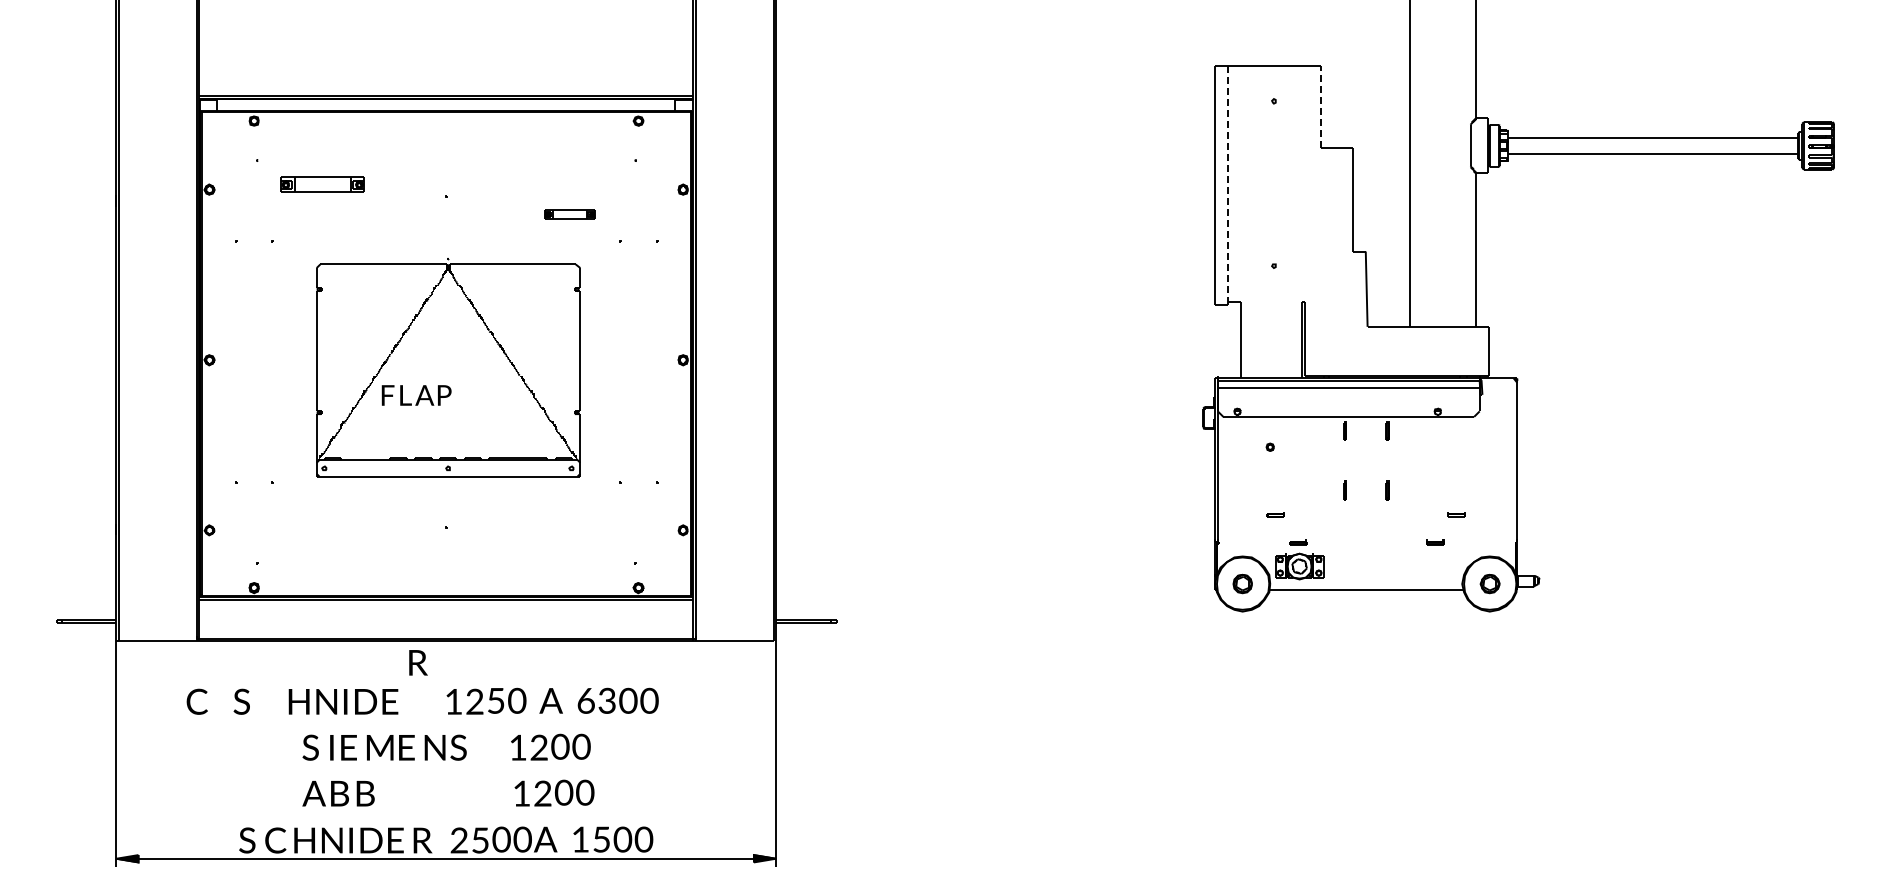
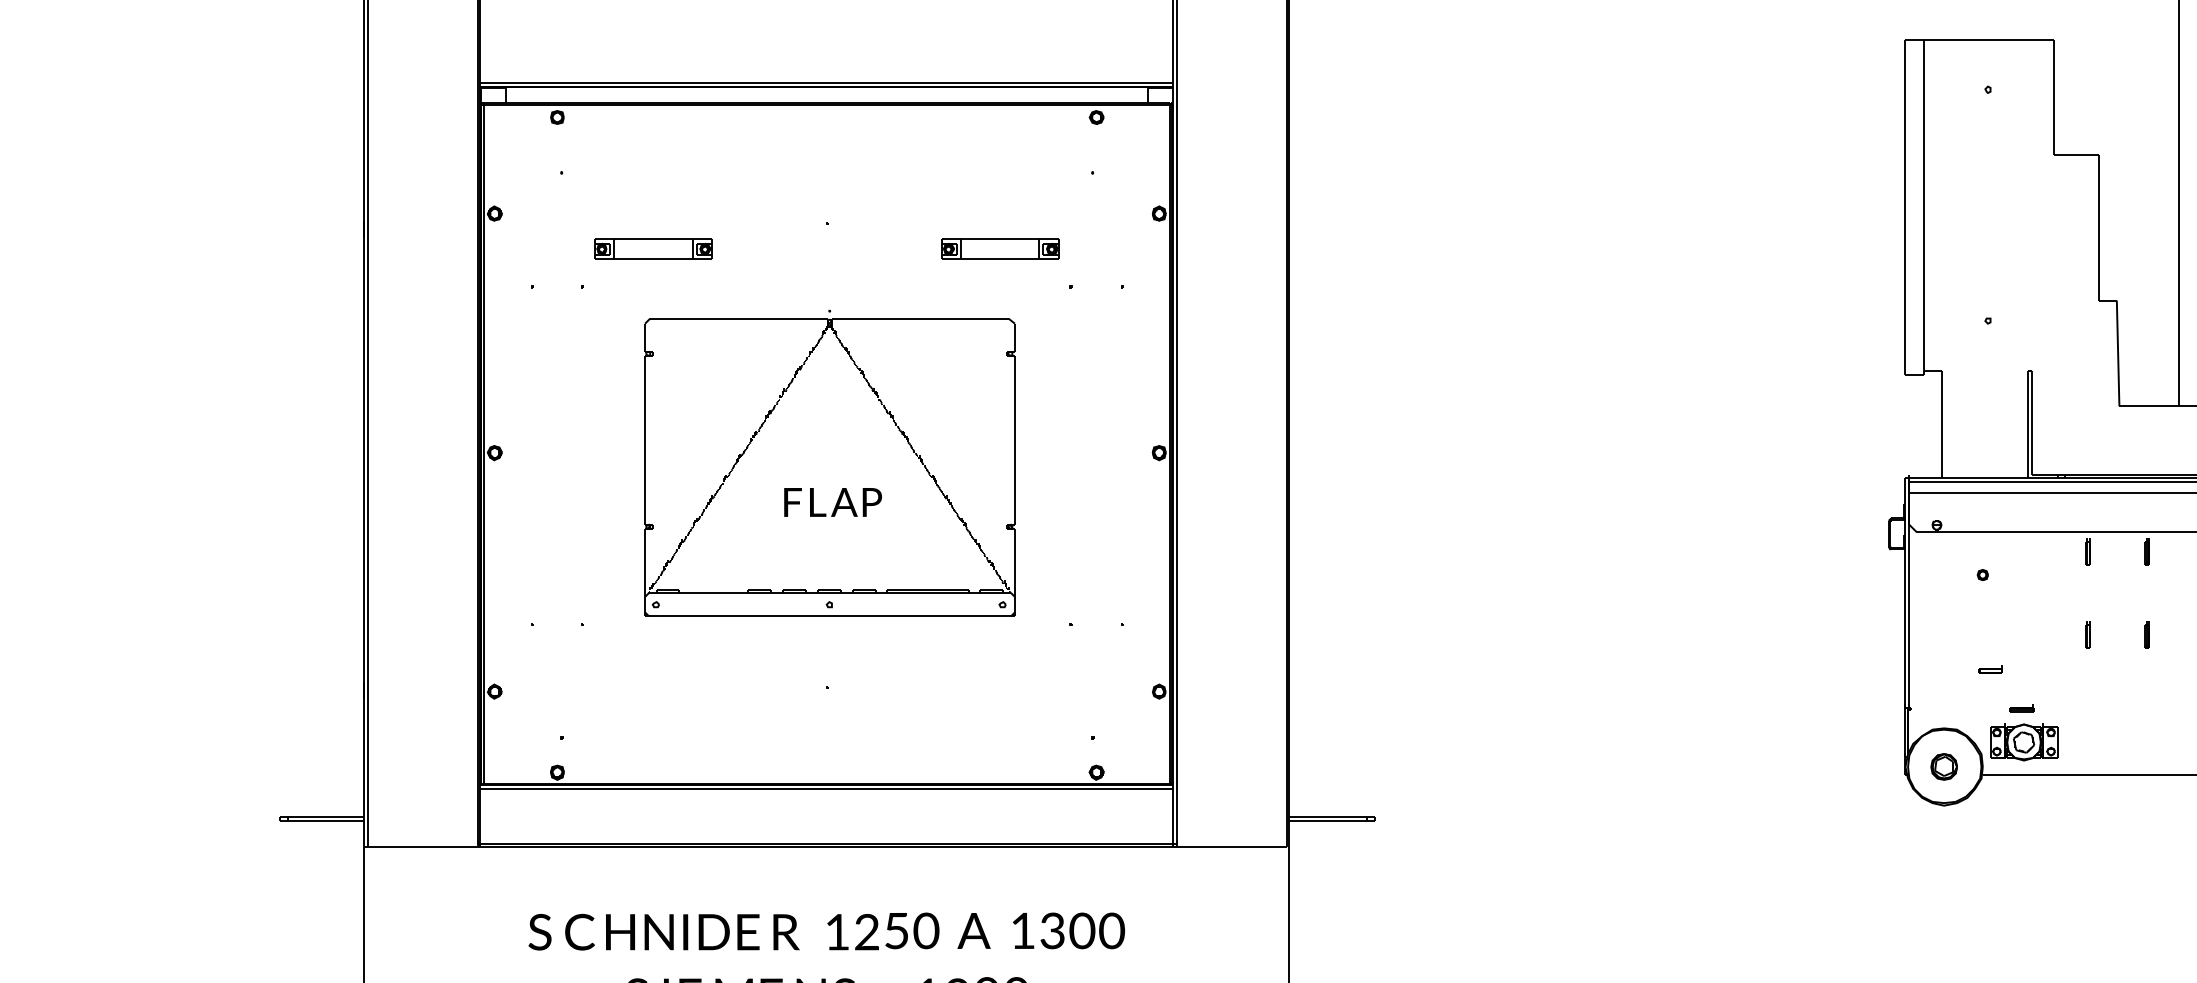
line: (1320, 106) -> (2053, 97), dashed -> solid
part: (322, 184) -> (653, 248), moved
line: (1227, 184) -> (1922, 206), dashed -> solid
part: (569, 214) -> (999, 248), size x1.67
text: (416, 395) -> (832, 502), moved
text: (418, 662) -> (786, 931), moved
text: (585, 700) -> (1022, 930), 6 -> 1
text: (196, 701) -> (578, 931), moved

